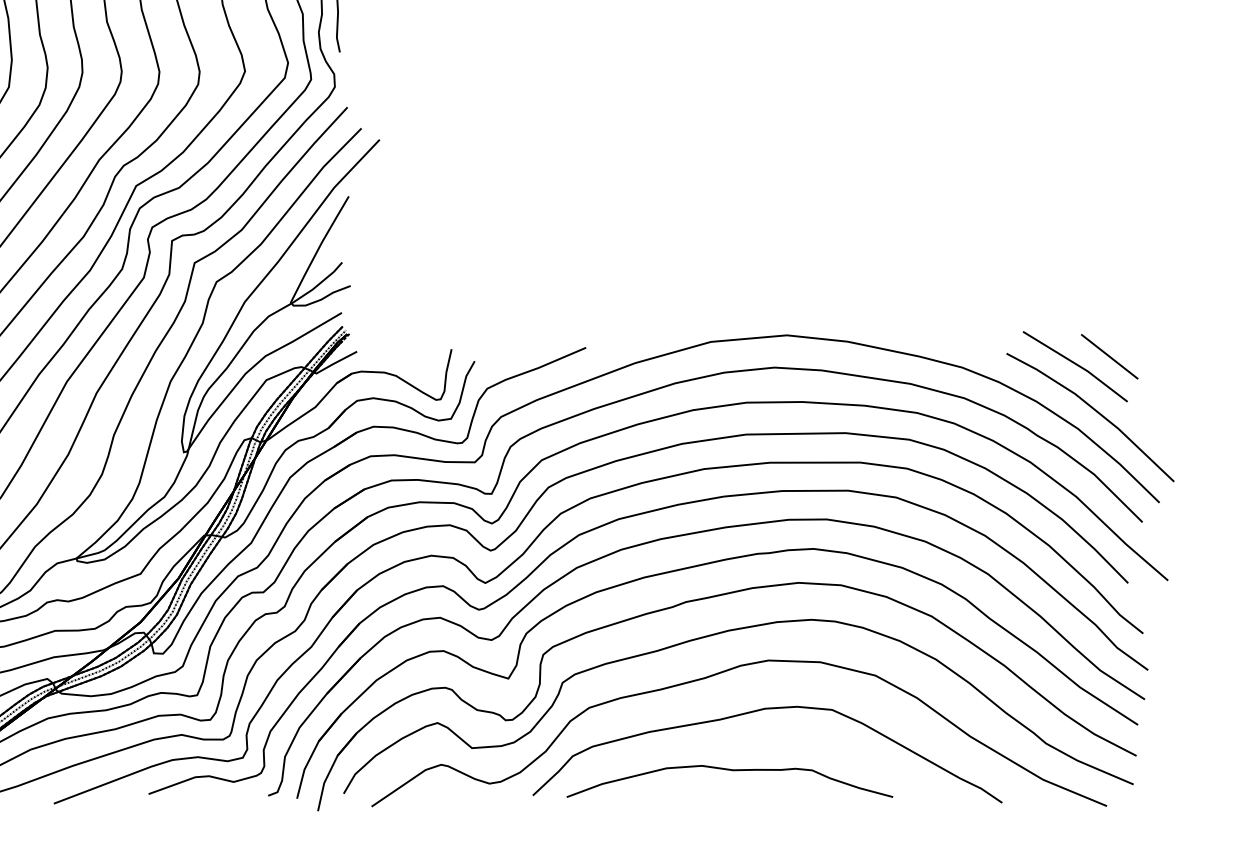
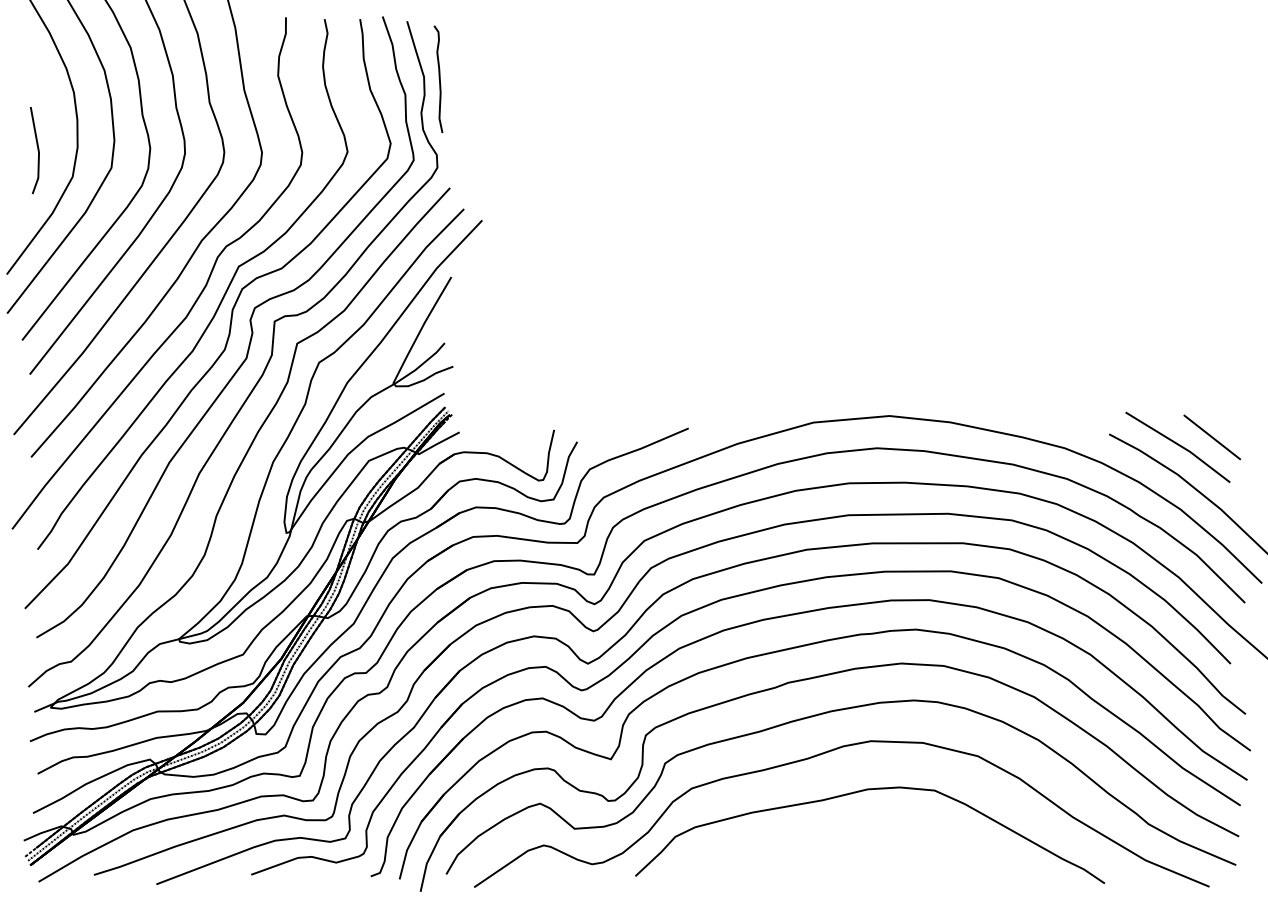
part: (729, 770) -> (832, 851), removed

